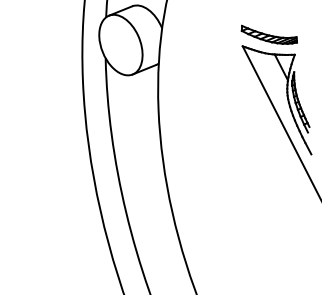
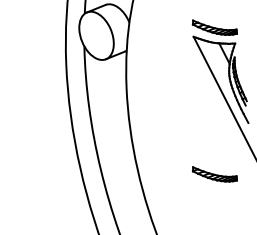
part: (268, 218) -> (214, 174), added

